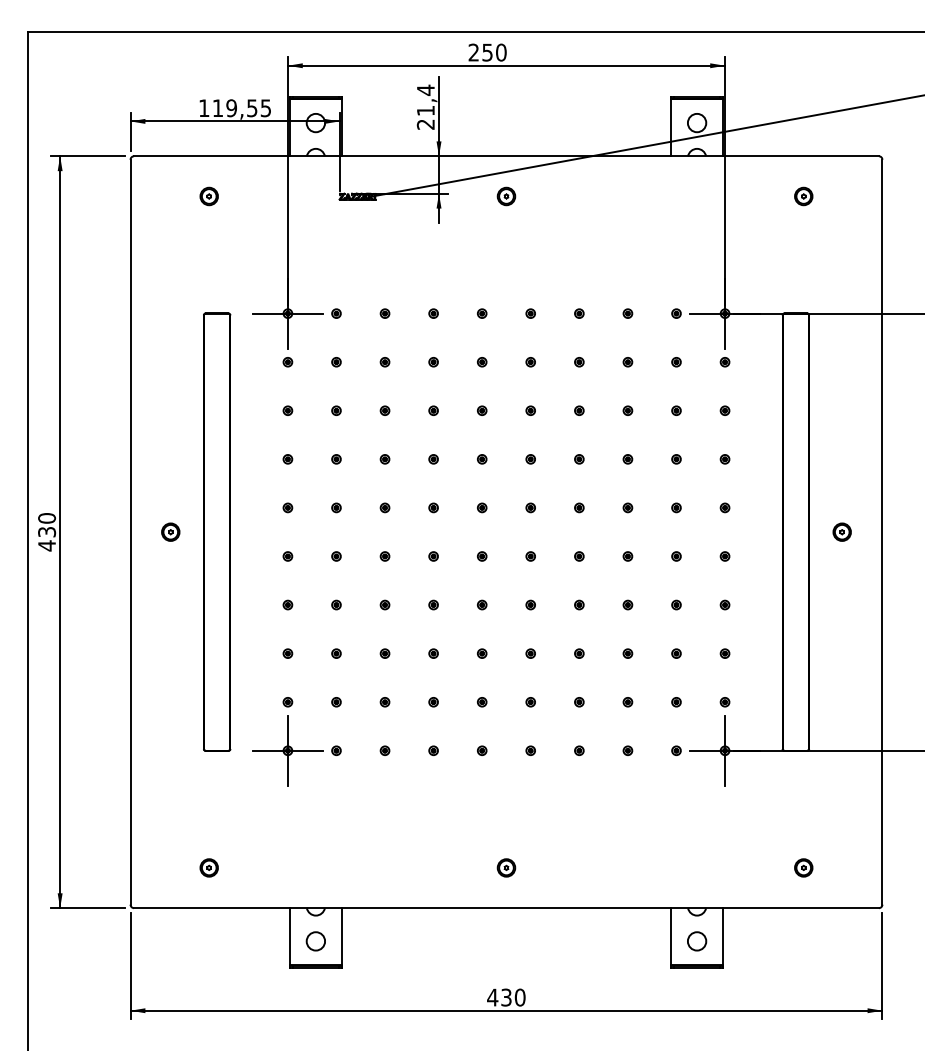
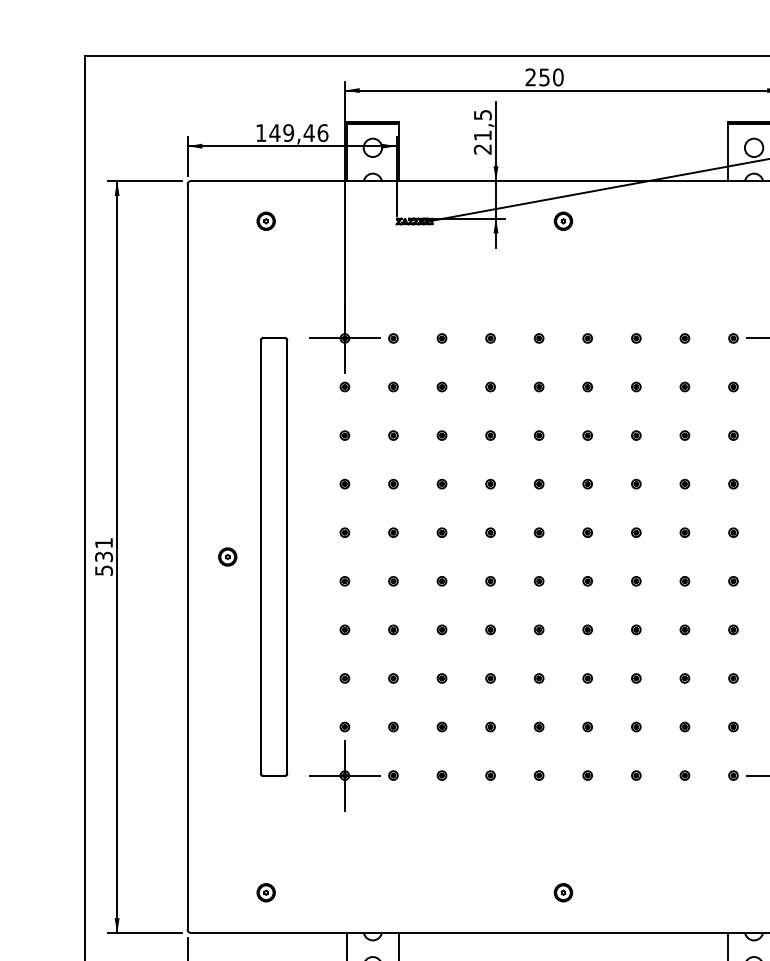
text: (425, 89) -> (482, 114), 21,4 -> 21,5
text: (241, 108) -> (298, 133), 119,55 -> 149,46
text: (47, 532) -> (104, 557), 430 -> 531

